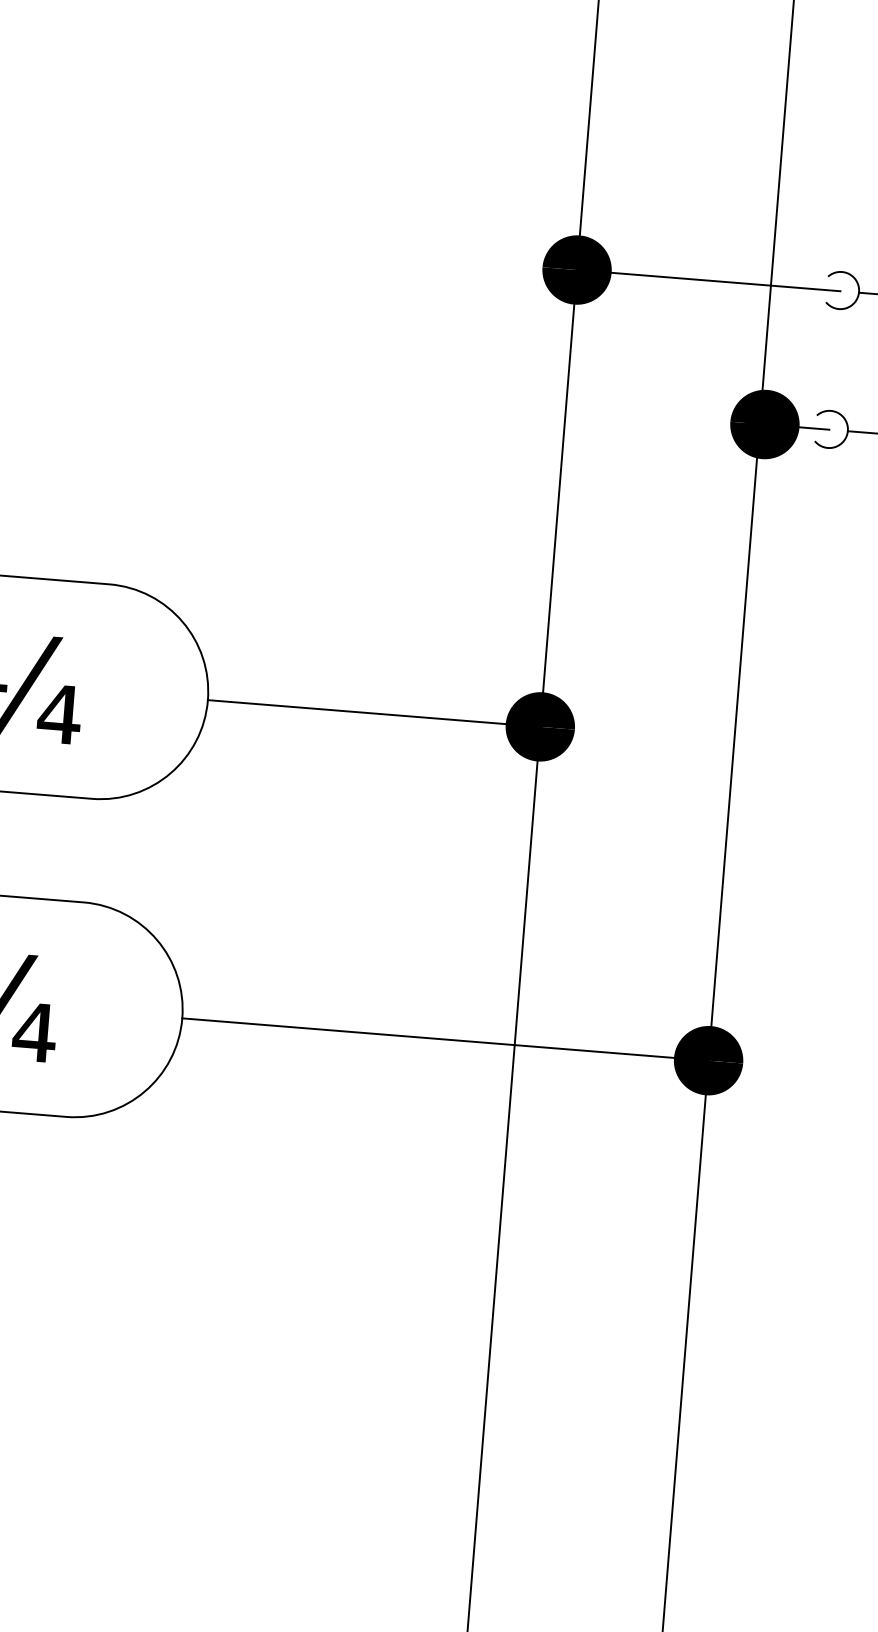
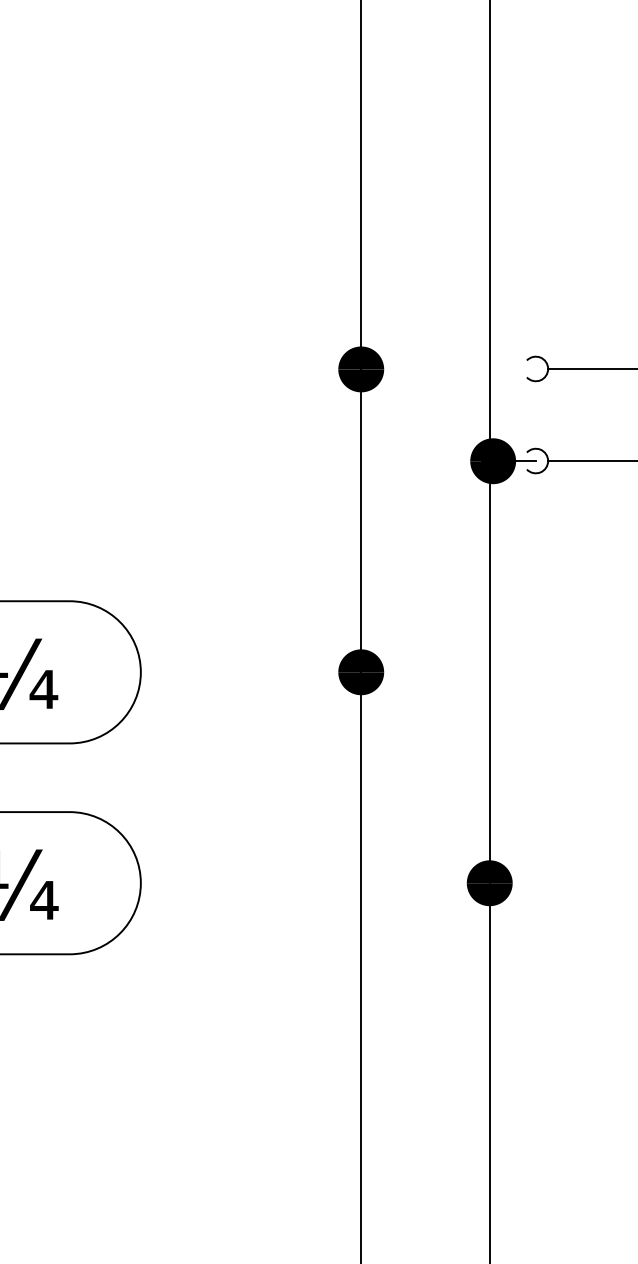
line: (708, 280) -> (448, 369), removed
line: (373, 713) -> (250, 672), removed
line: (444, 1039) -> (314, 883), removed

